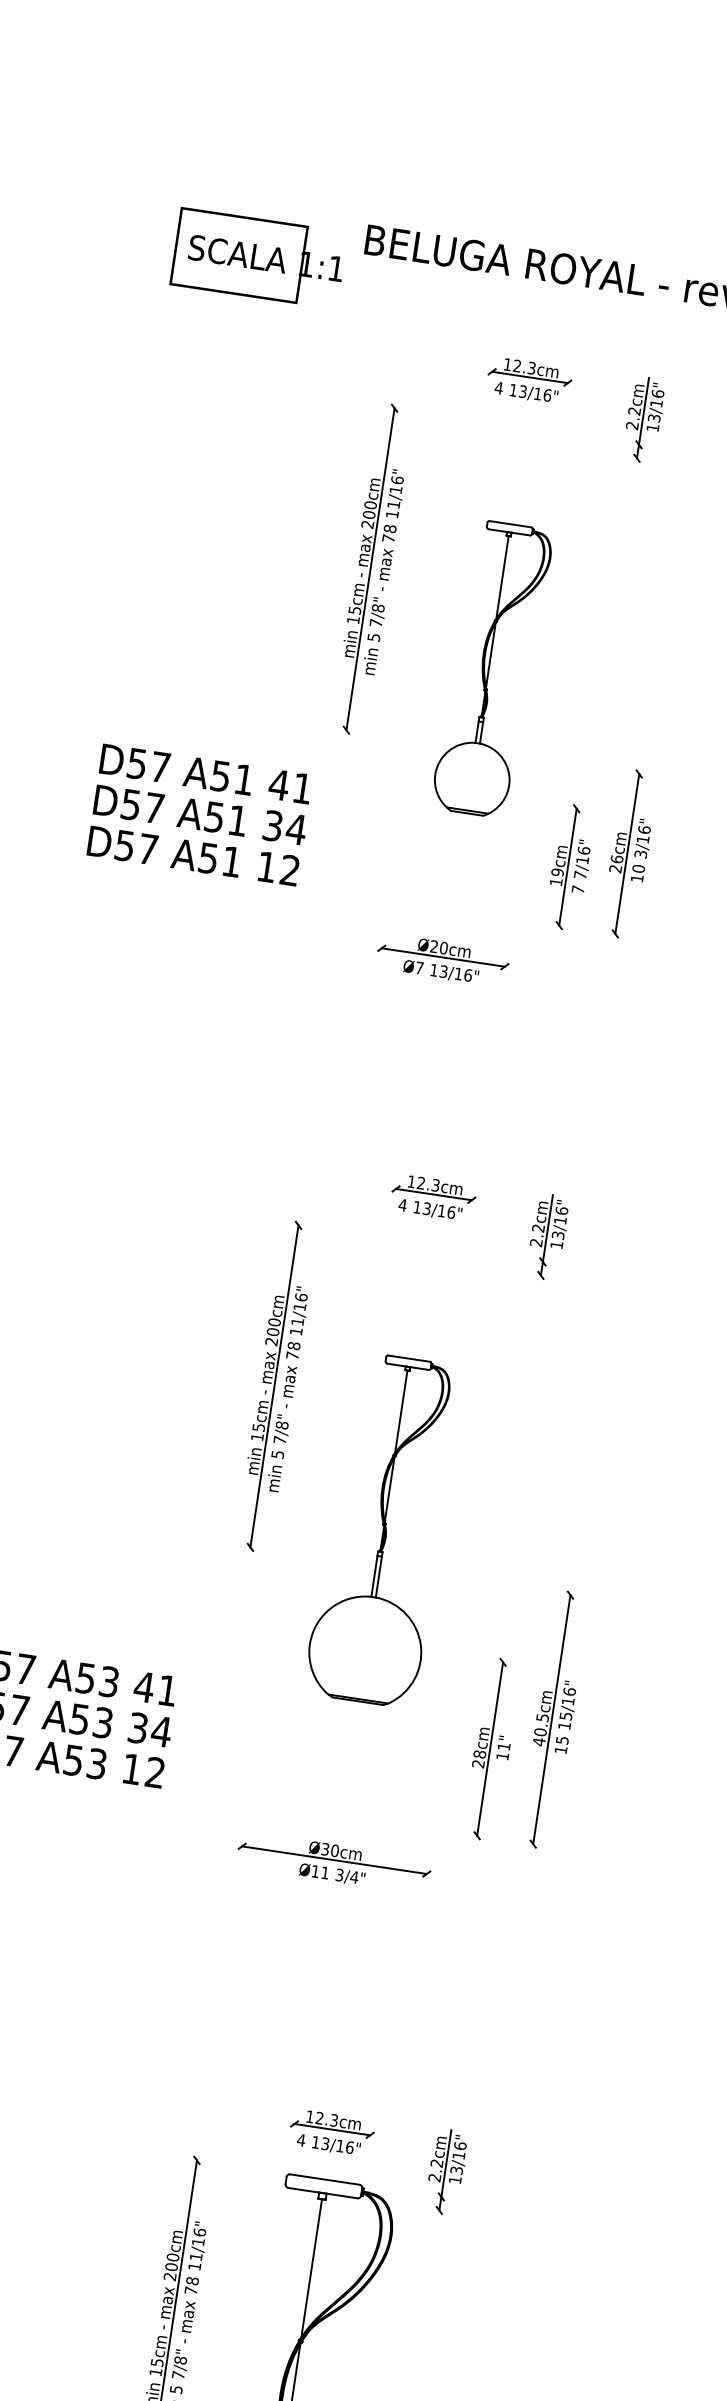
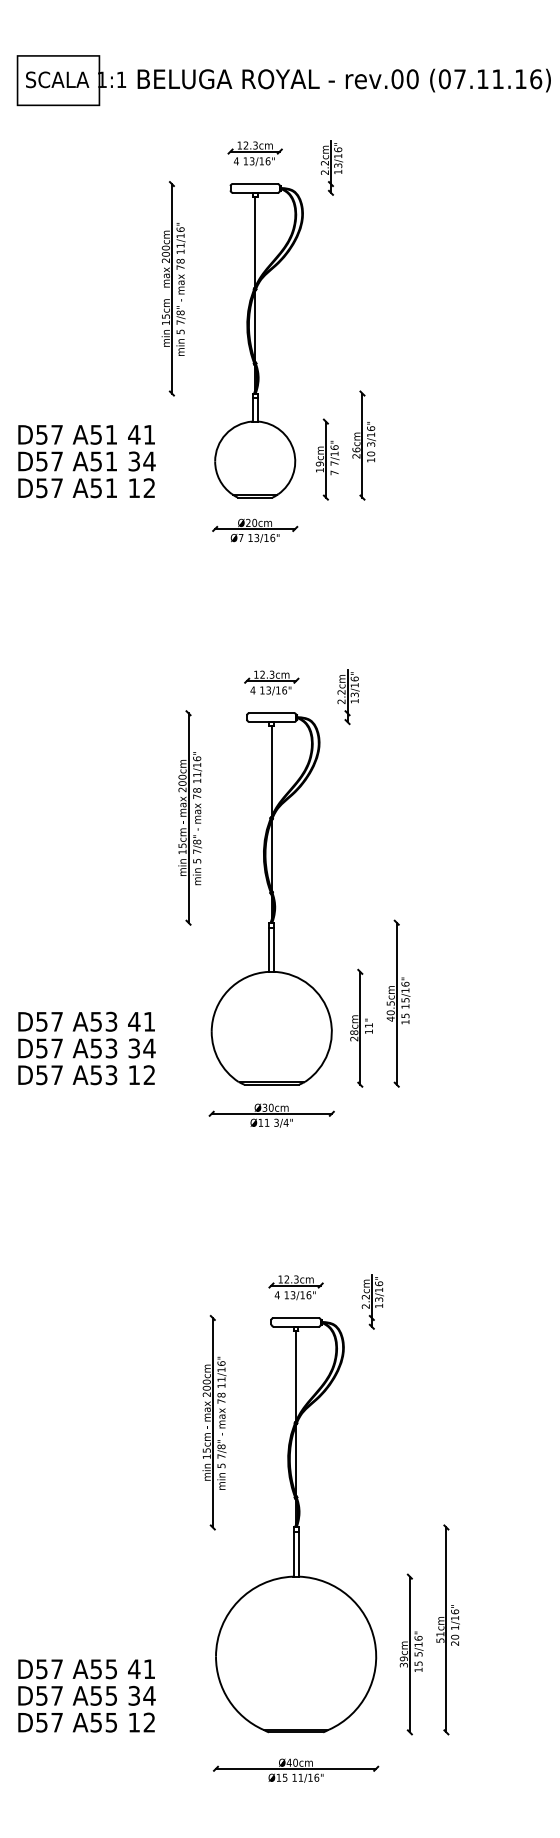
text: (259, 258) -> (71, 80), moved
part: (491, 668) -> (258, 340), size x1.67
part: (383, 1529) -> (271, 898), size x1.67

